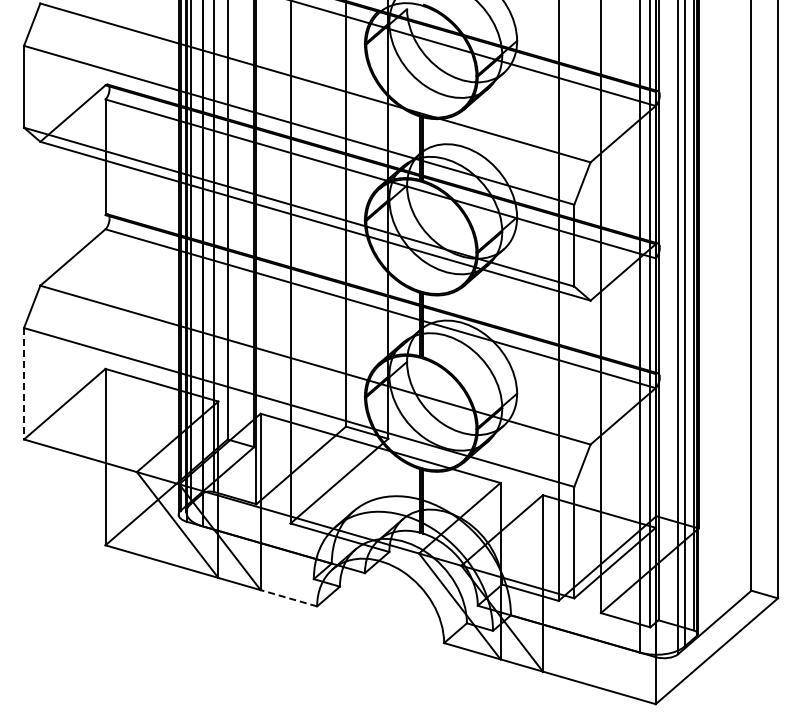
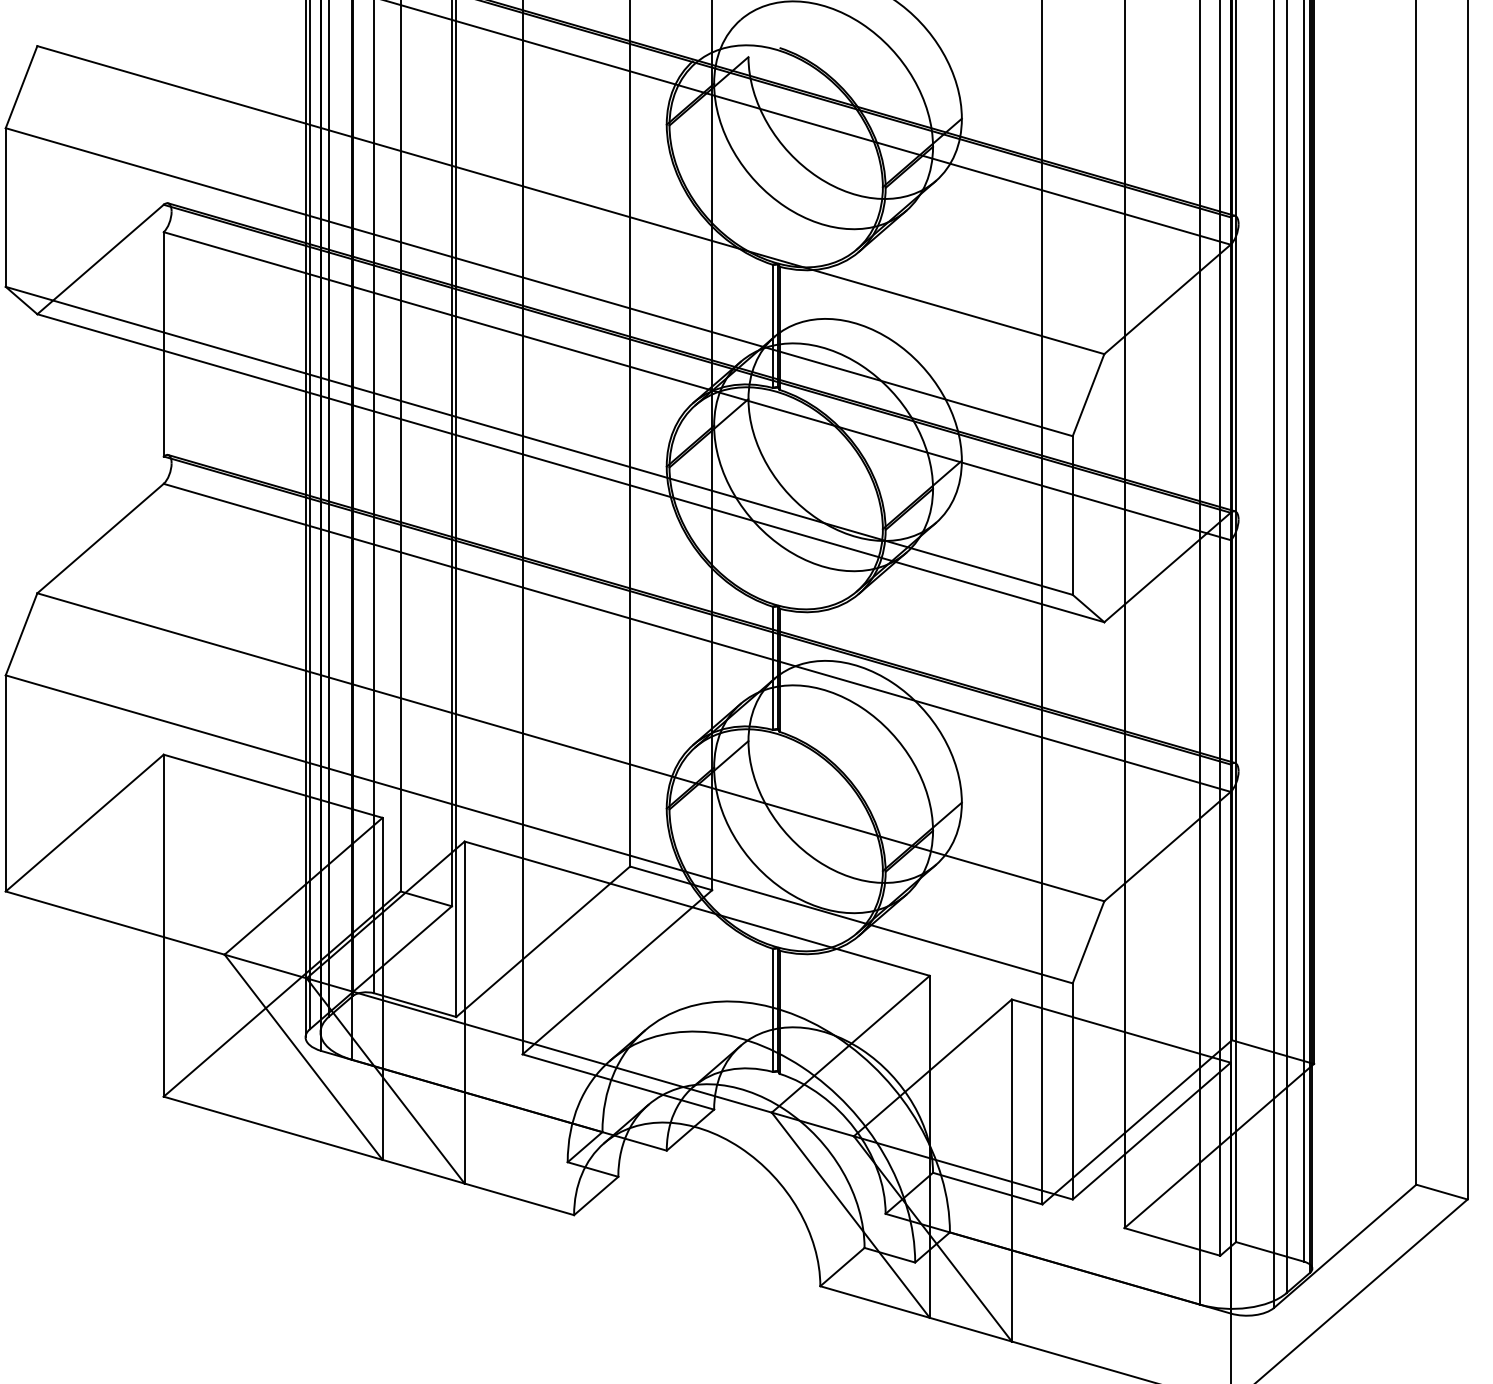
line: (24, 383) -> (6, 782), dashed -> solid
line: (288, 598) -> (518, 1199), dashed -> solid

